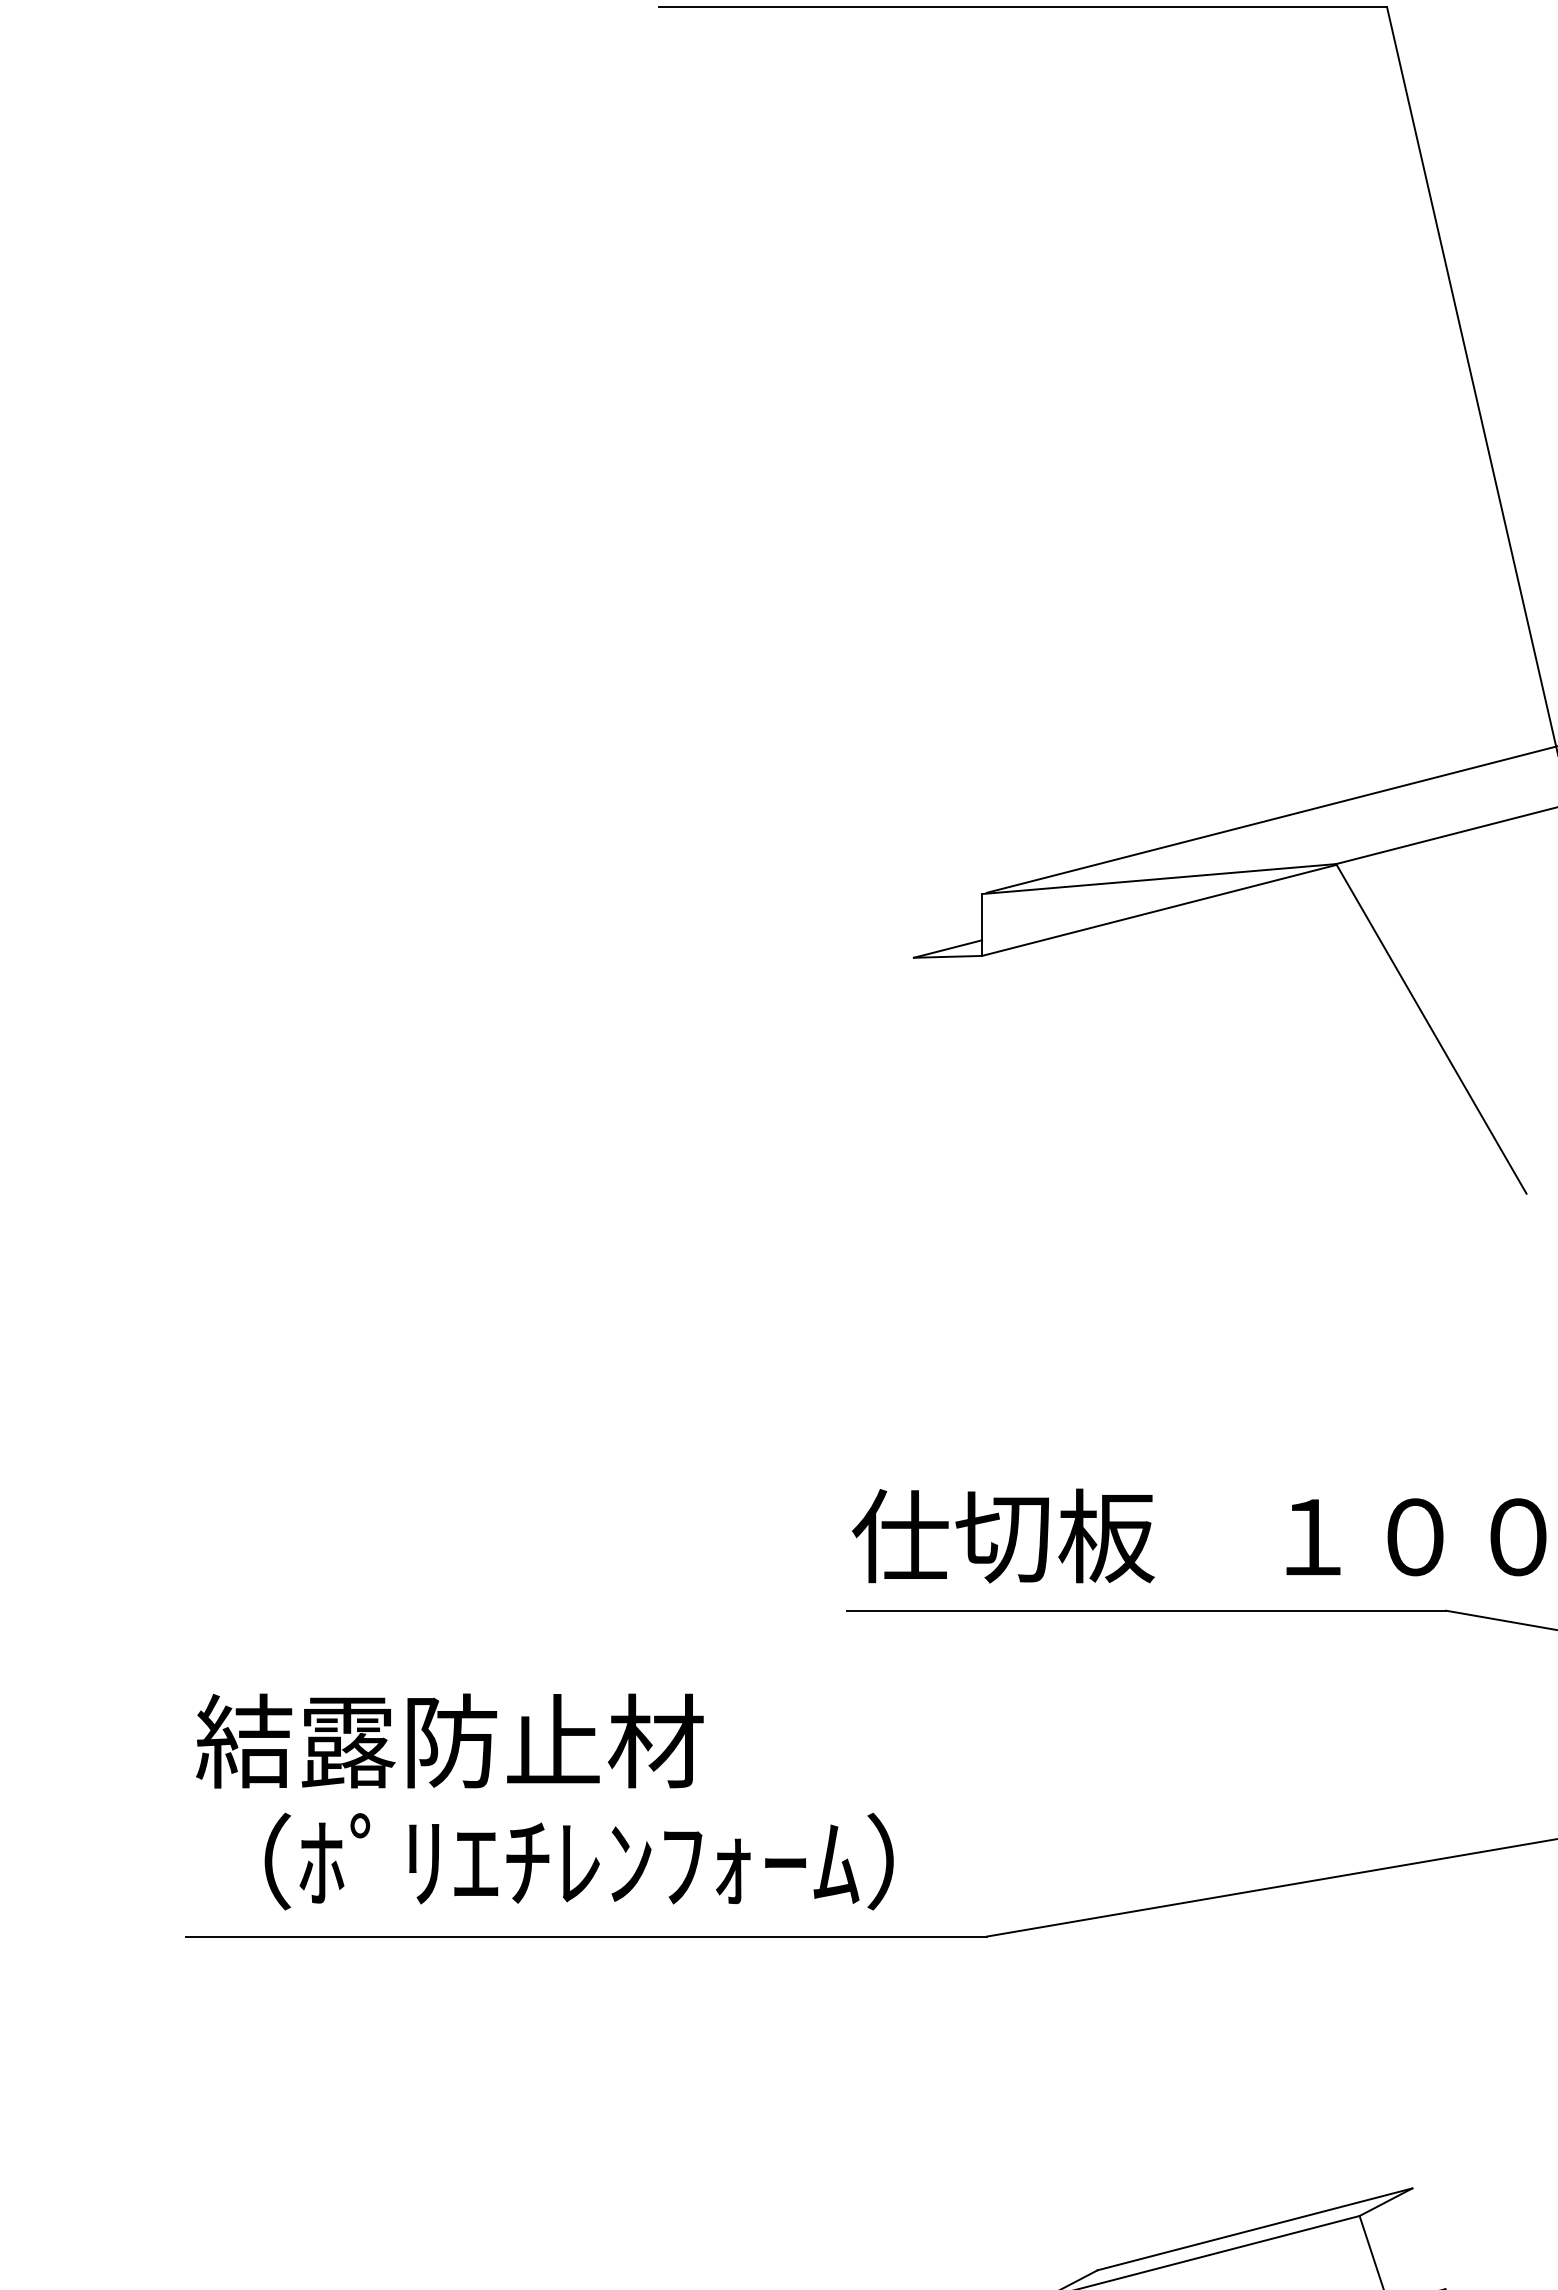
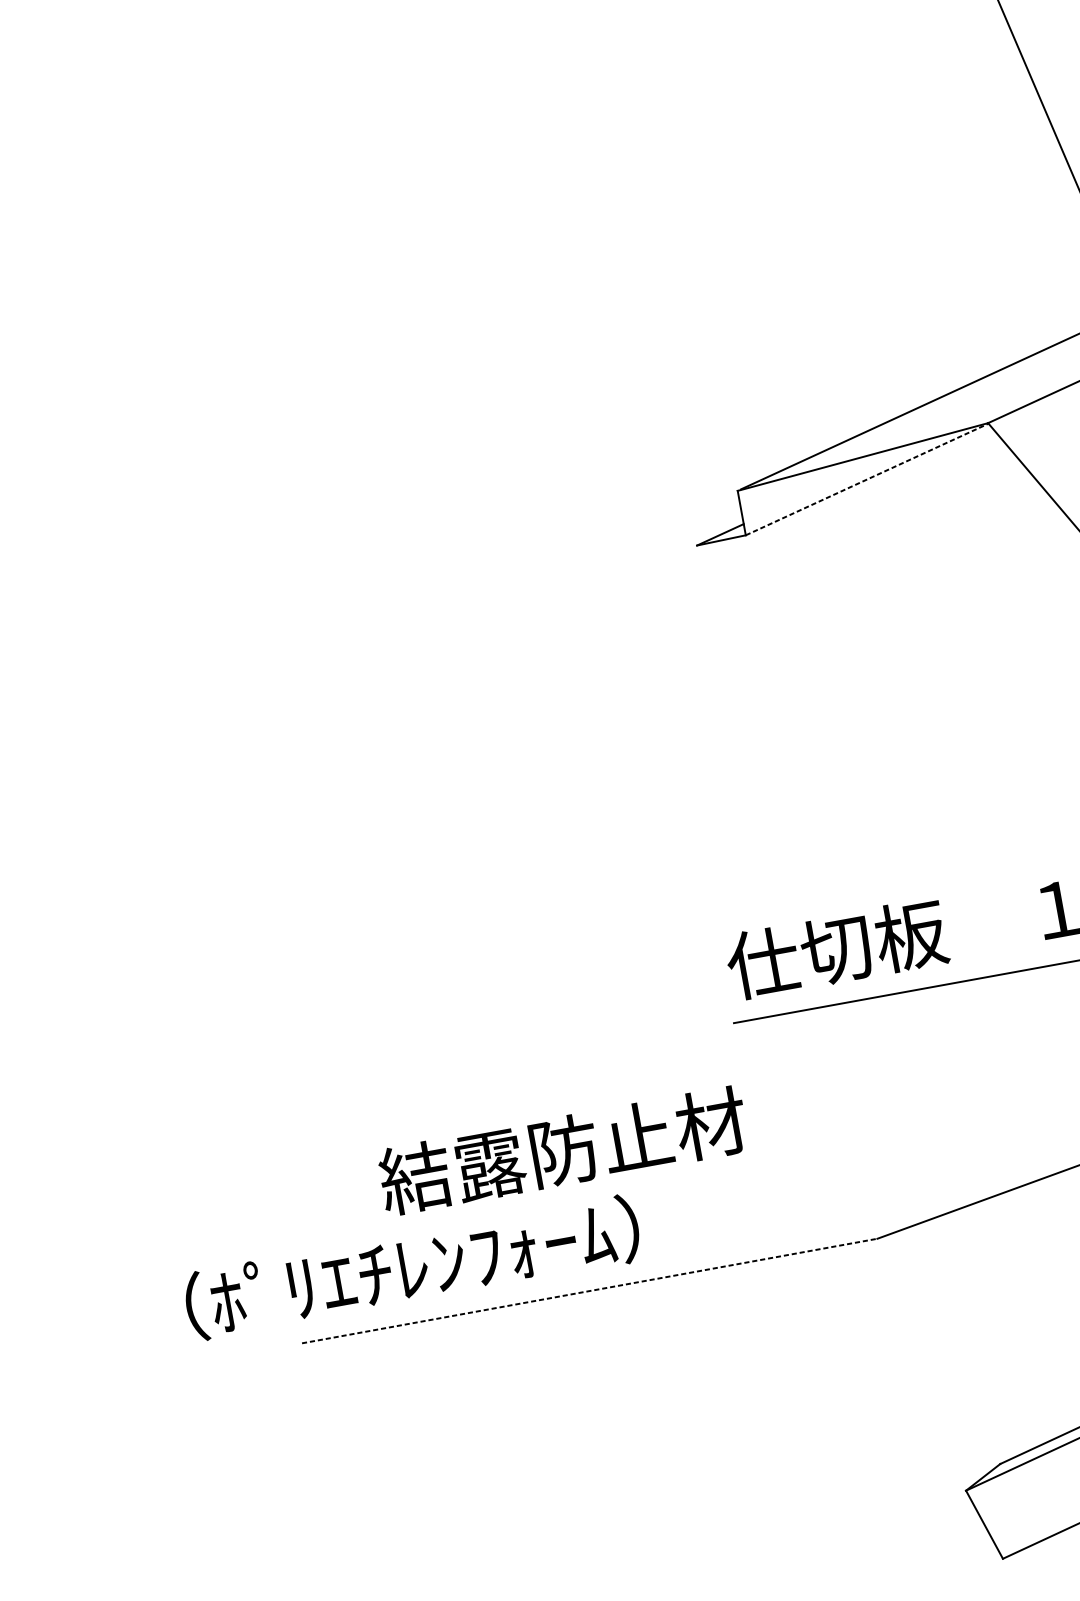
line: (1159, 910) -> (867, 479), solid -> dashed
text: (449, 1740) -> (562, 1150), moved
text: (578, 1861) -> (411, 1267), moved
line: (586, 1936) -> (589, 1291), solid -> dashed

